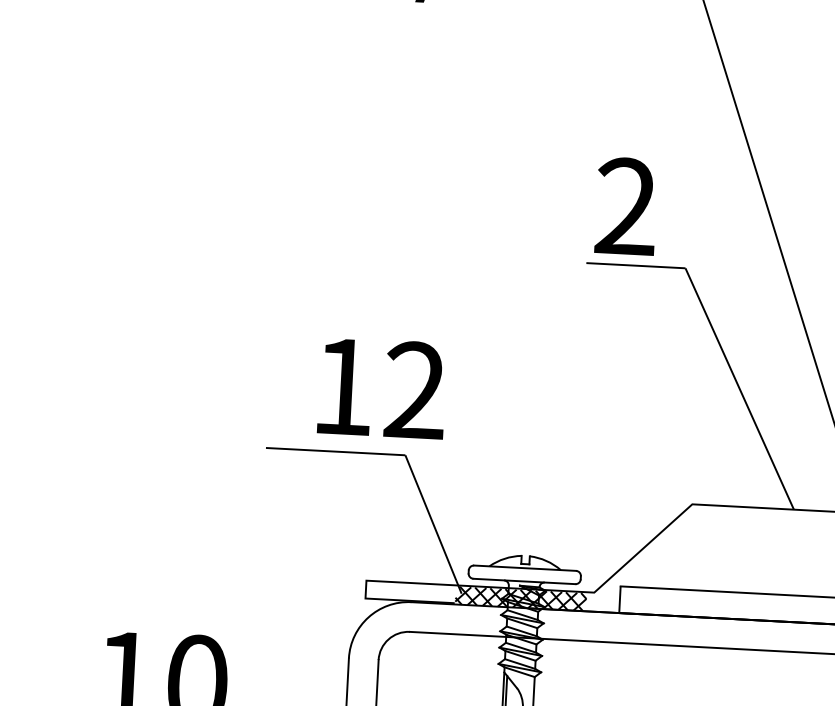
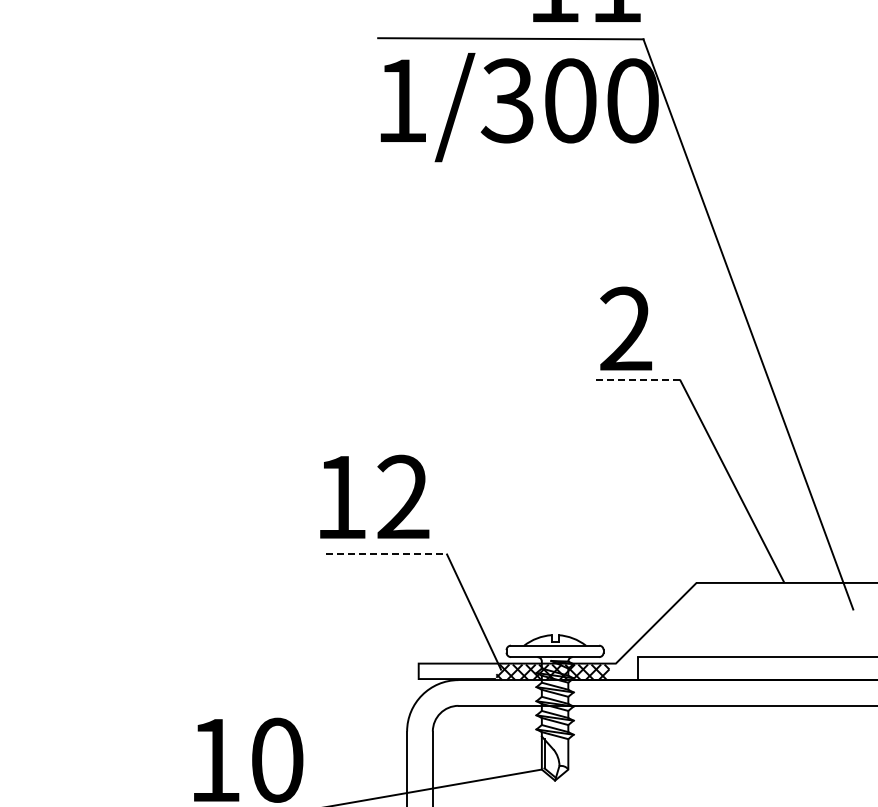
line: (636, 265) -> (637, 379), solid -> dashed
text: (382, 387) -> (374, 496), moved
line: (335, 451) -> (386, 553), solid -> dashed

